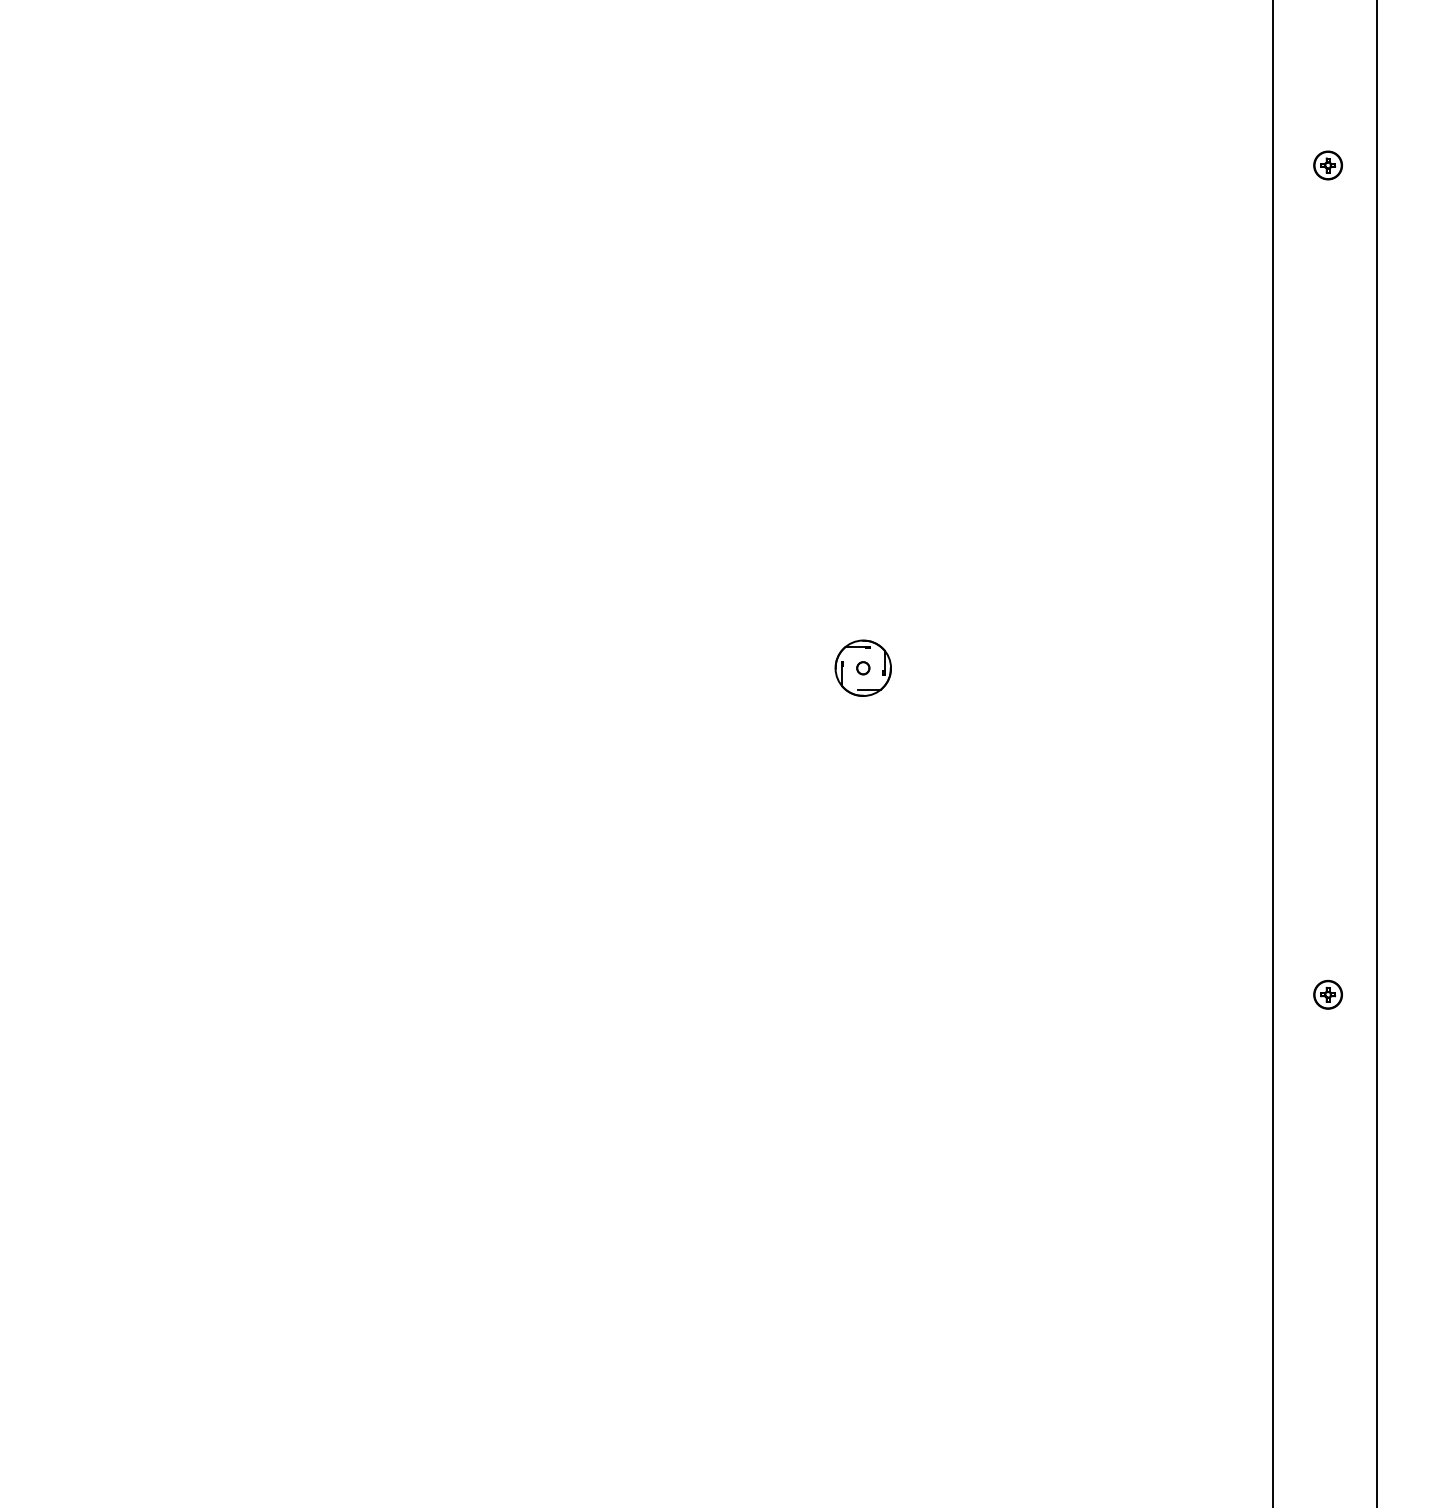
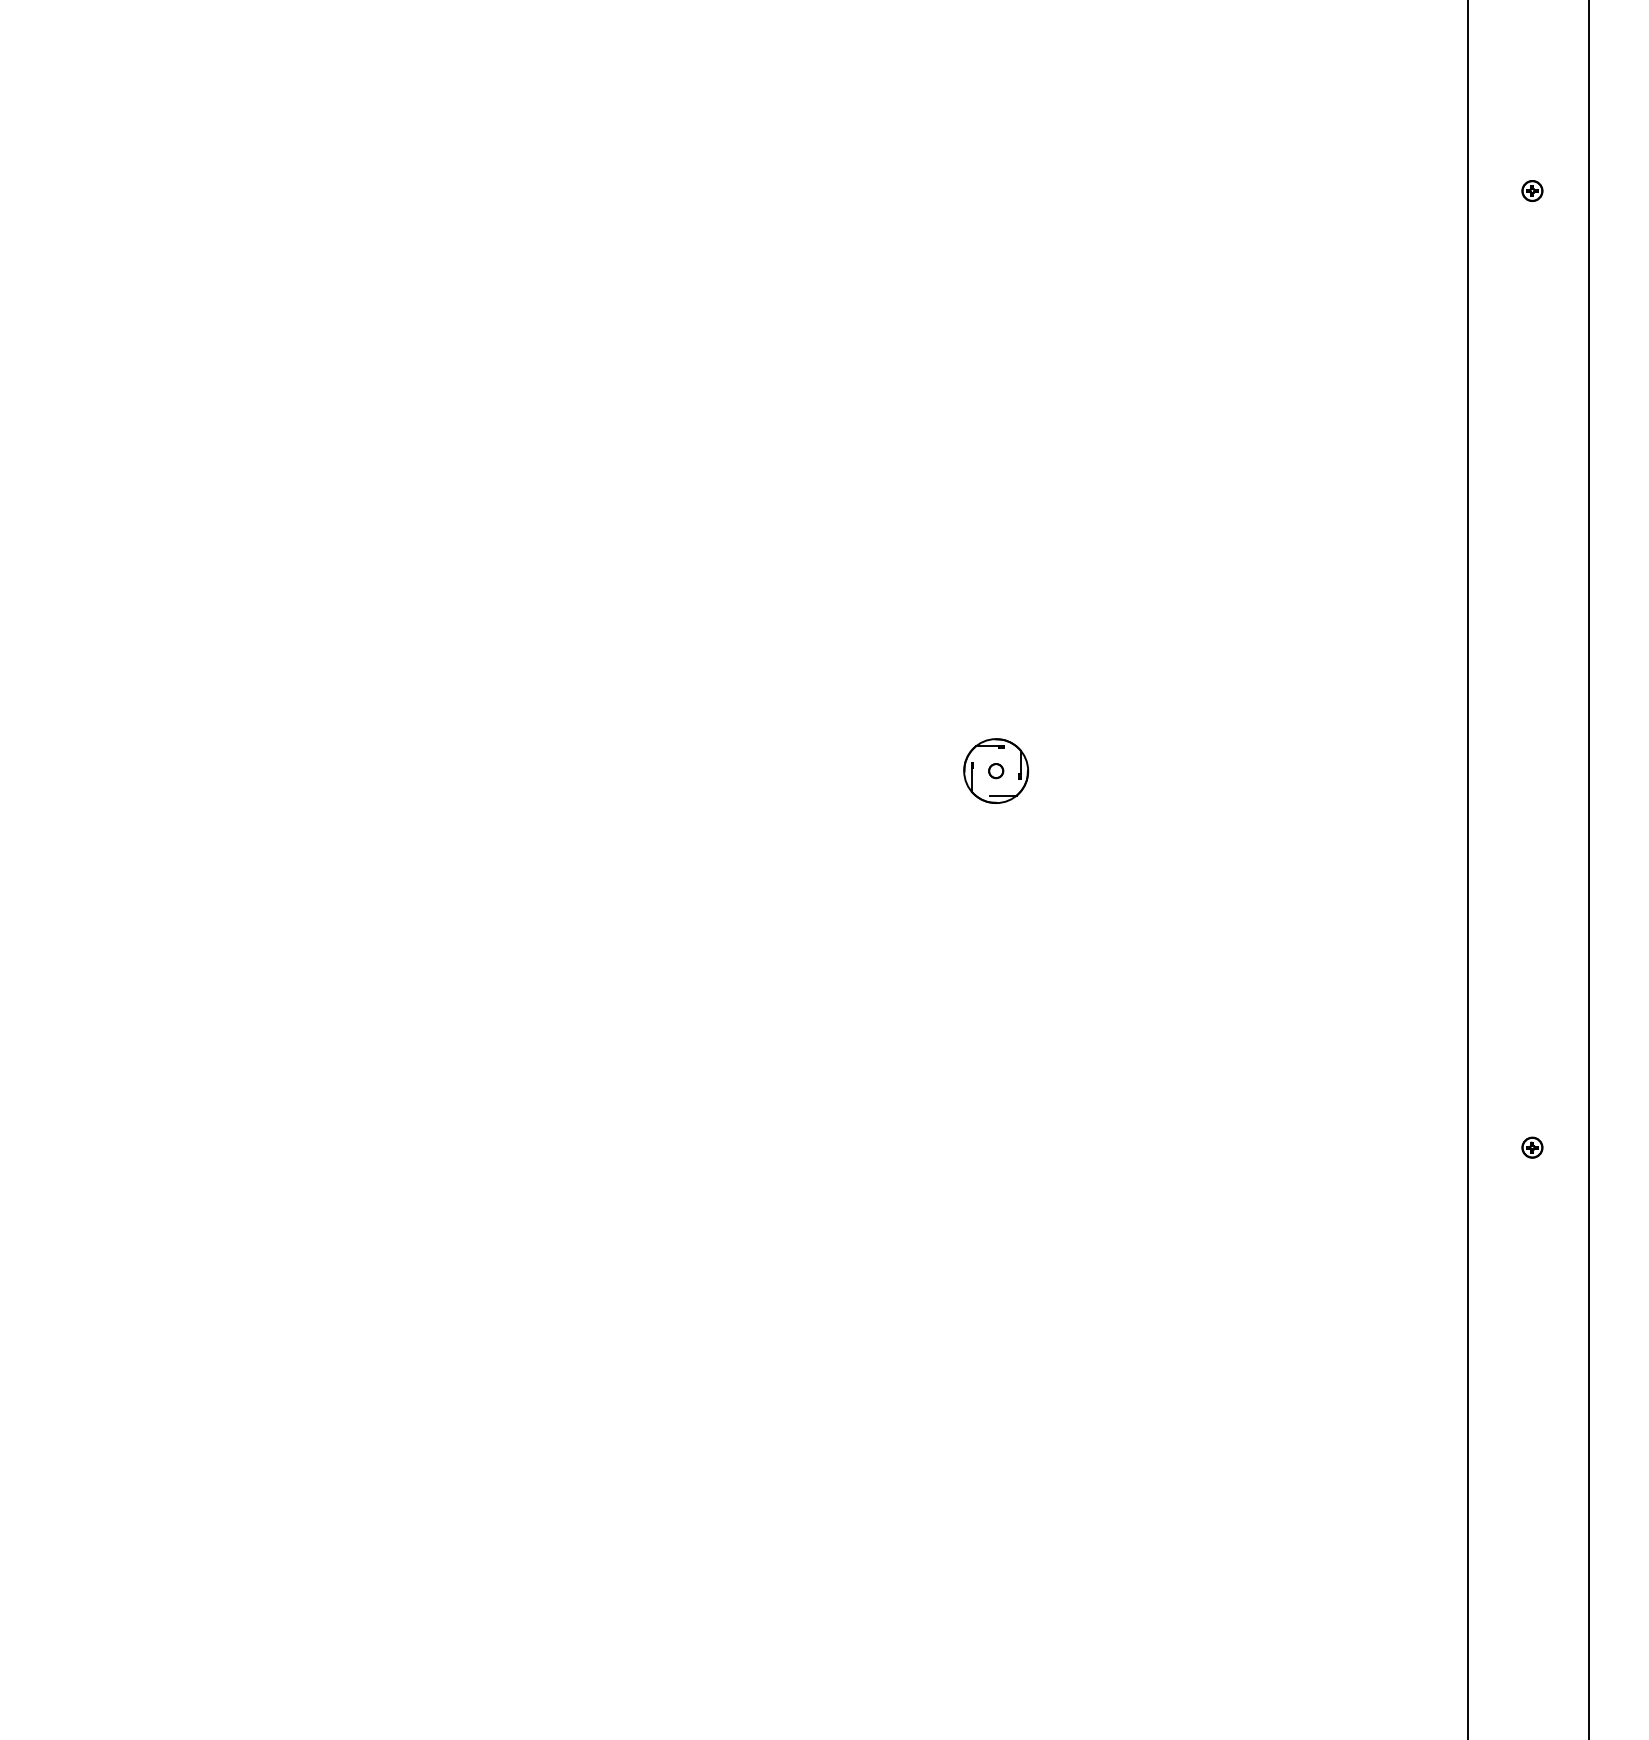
part: (1328, 165) -> (1532, 190), size x0.62
part: (1328, 994) -> (1532, 1147), size x0.62

